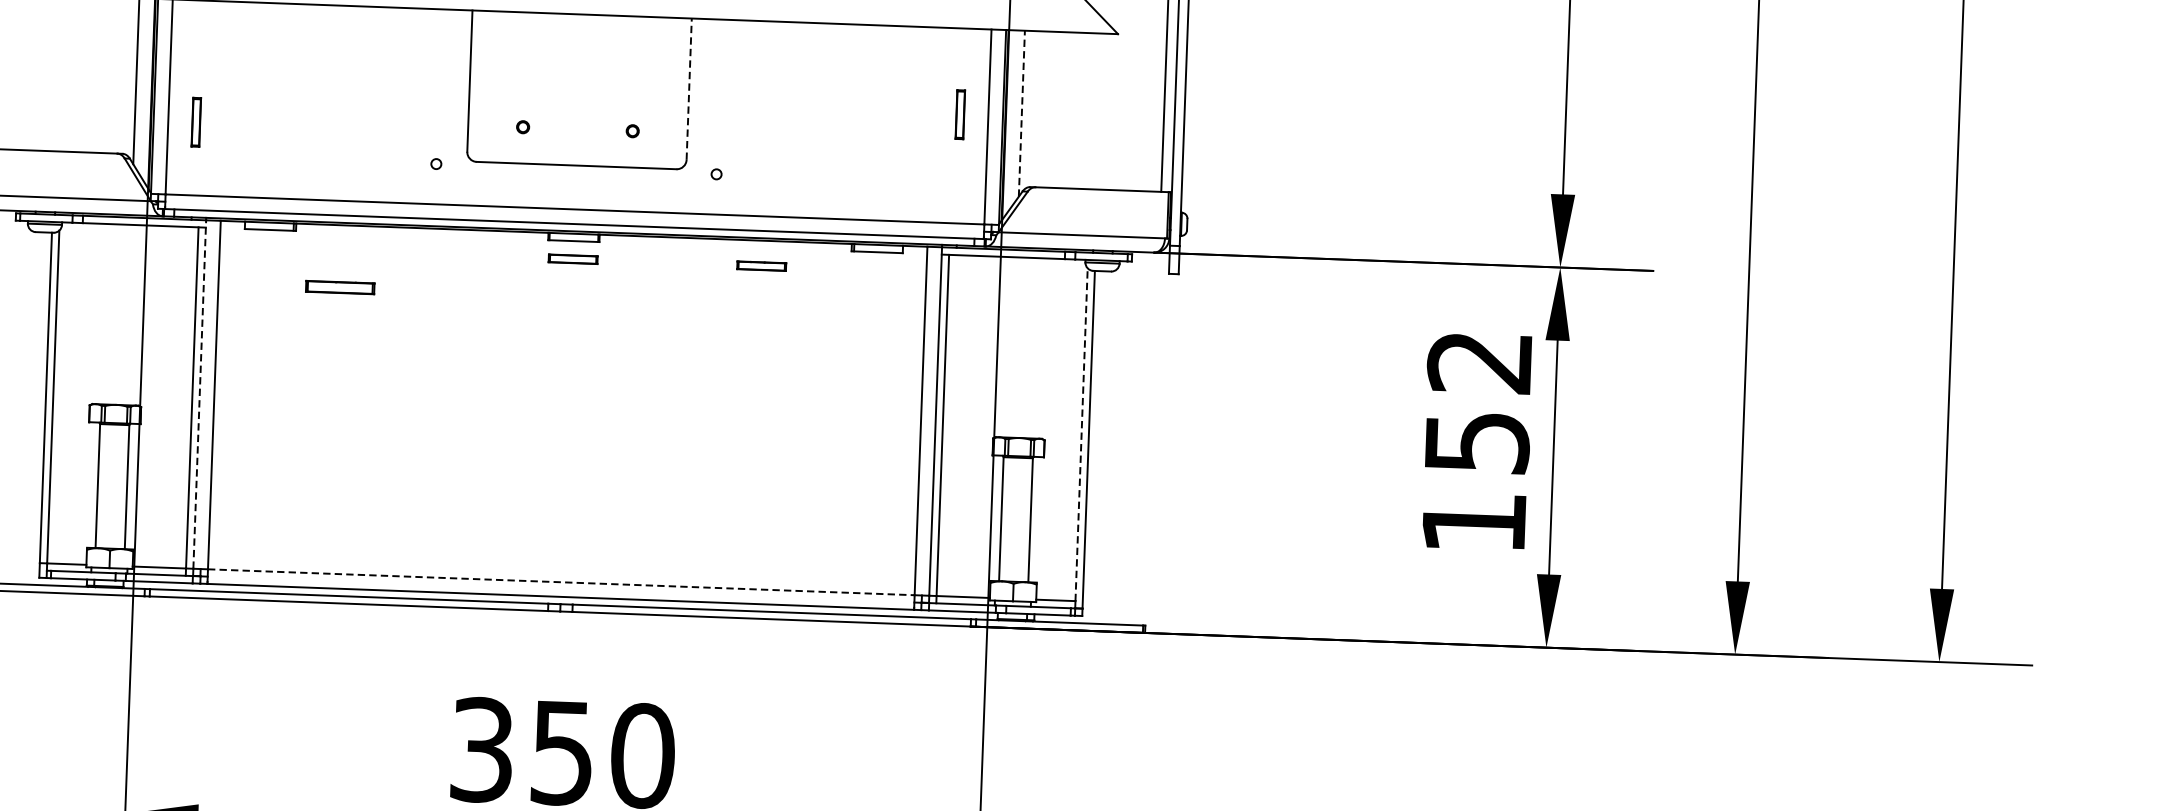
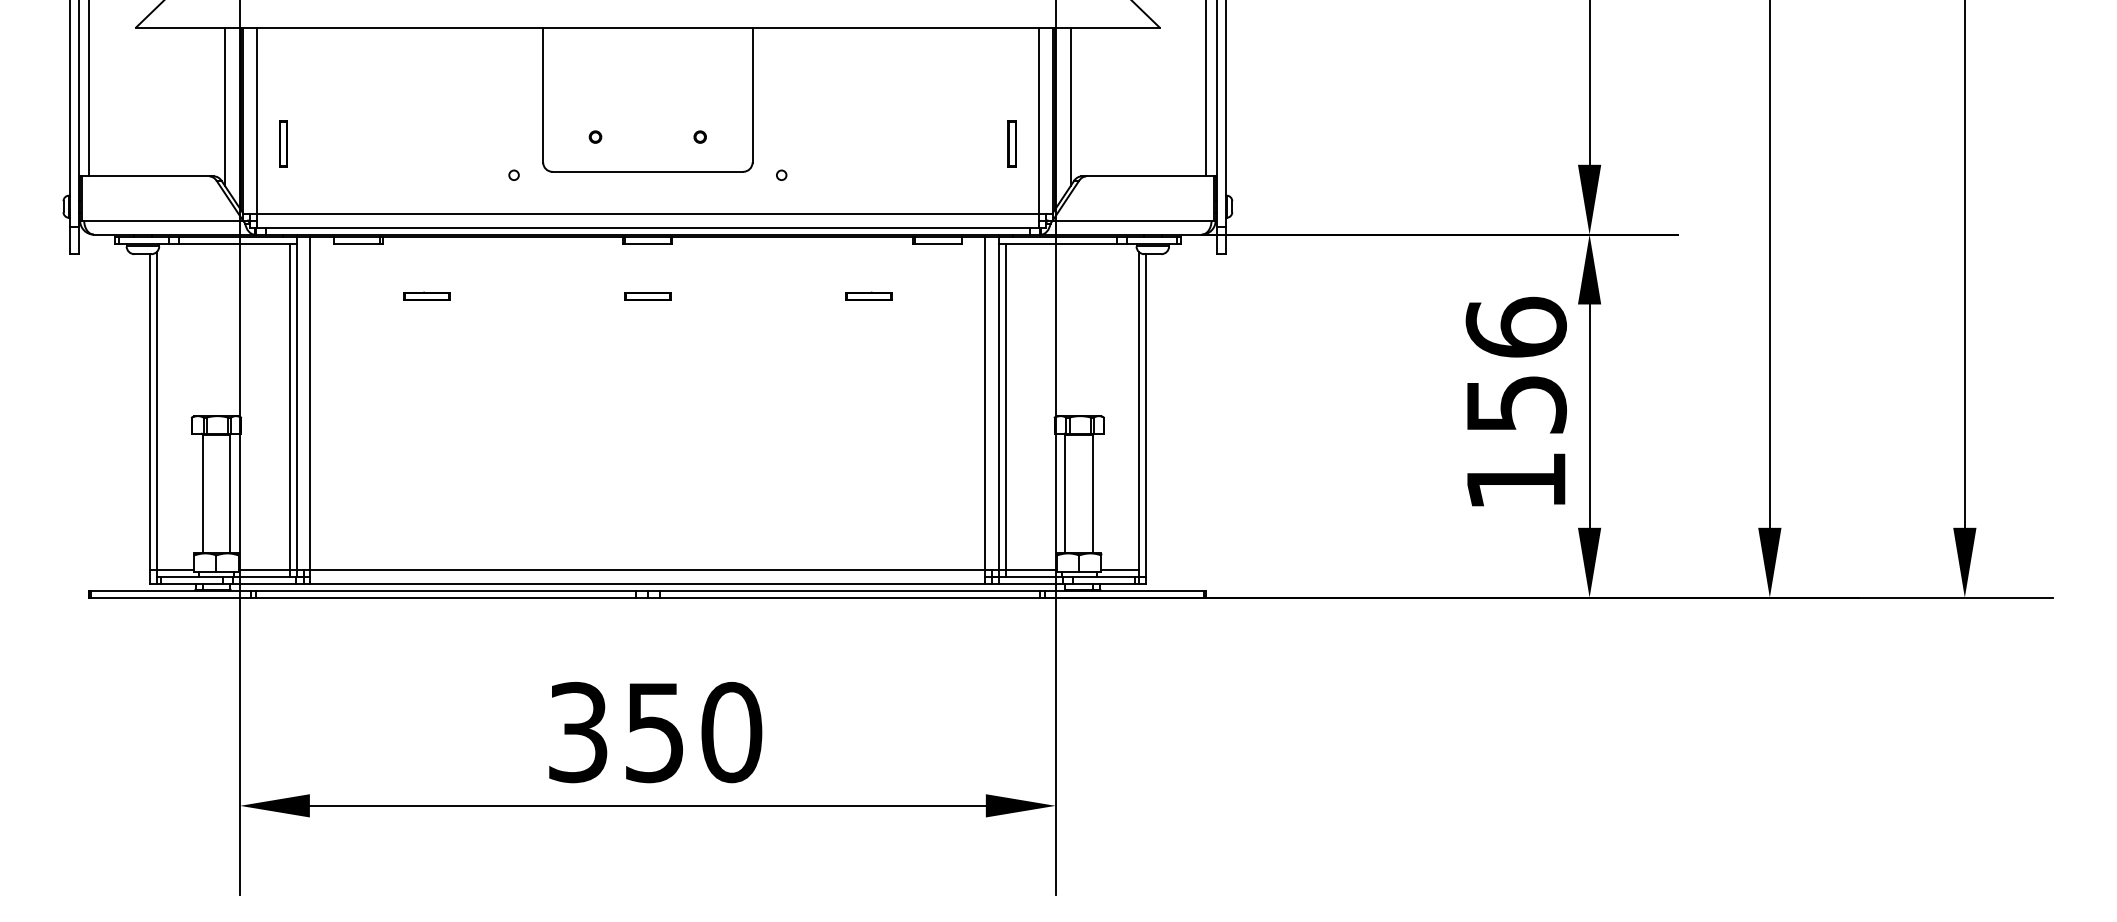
line: (689, 88) -> (752, 94), dashed -> solid
line: (1021, 113) -> (1070, 106), dashed -> solid
part: (959, 114) -> (1011, 143), moved
part: (572, 259) -> (647, 296), moved
part: (761, 265) -> (868, 295), moved
part: (340, 286) -> (426, 295), size x0.71
text: (1479, 360) -> (1515, 326), 152 -> 156
line: (199, 393) -> (296, 402), dashed -> solid
line: (1081, 434) -> (1138, 410), dashed -> solid
line: (561, 582) -> (648, 569), dashed -> solid

